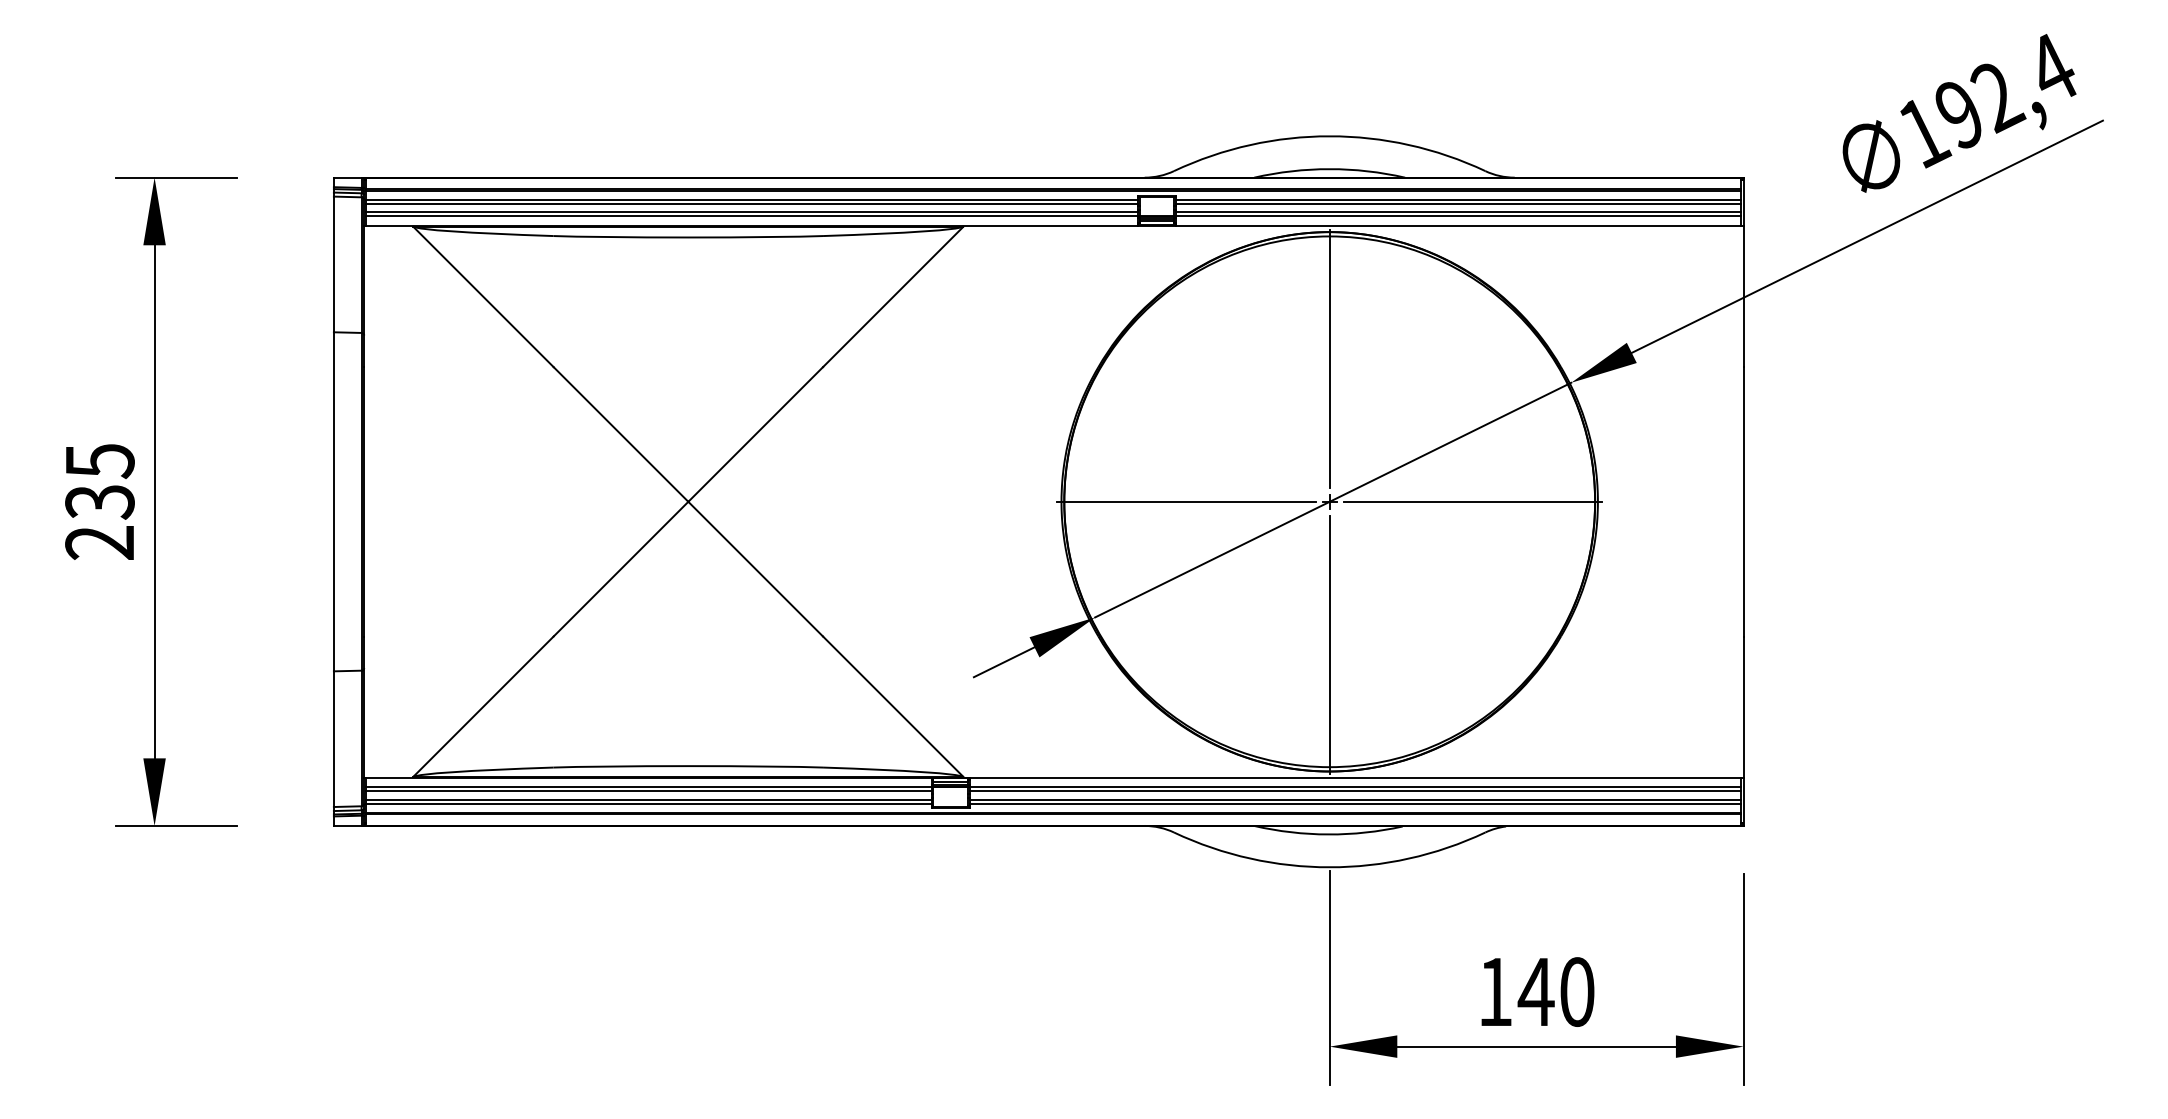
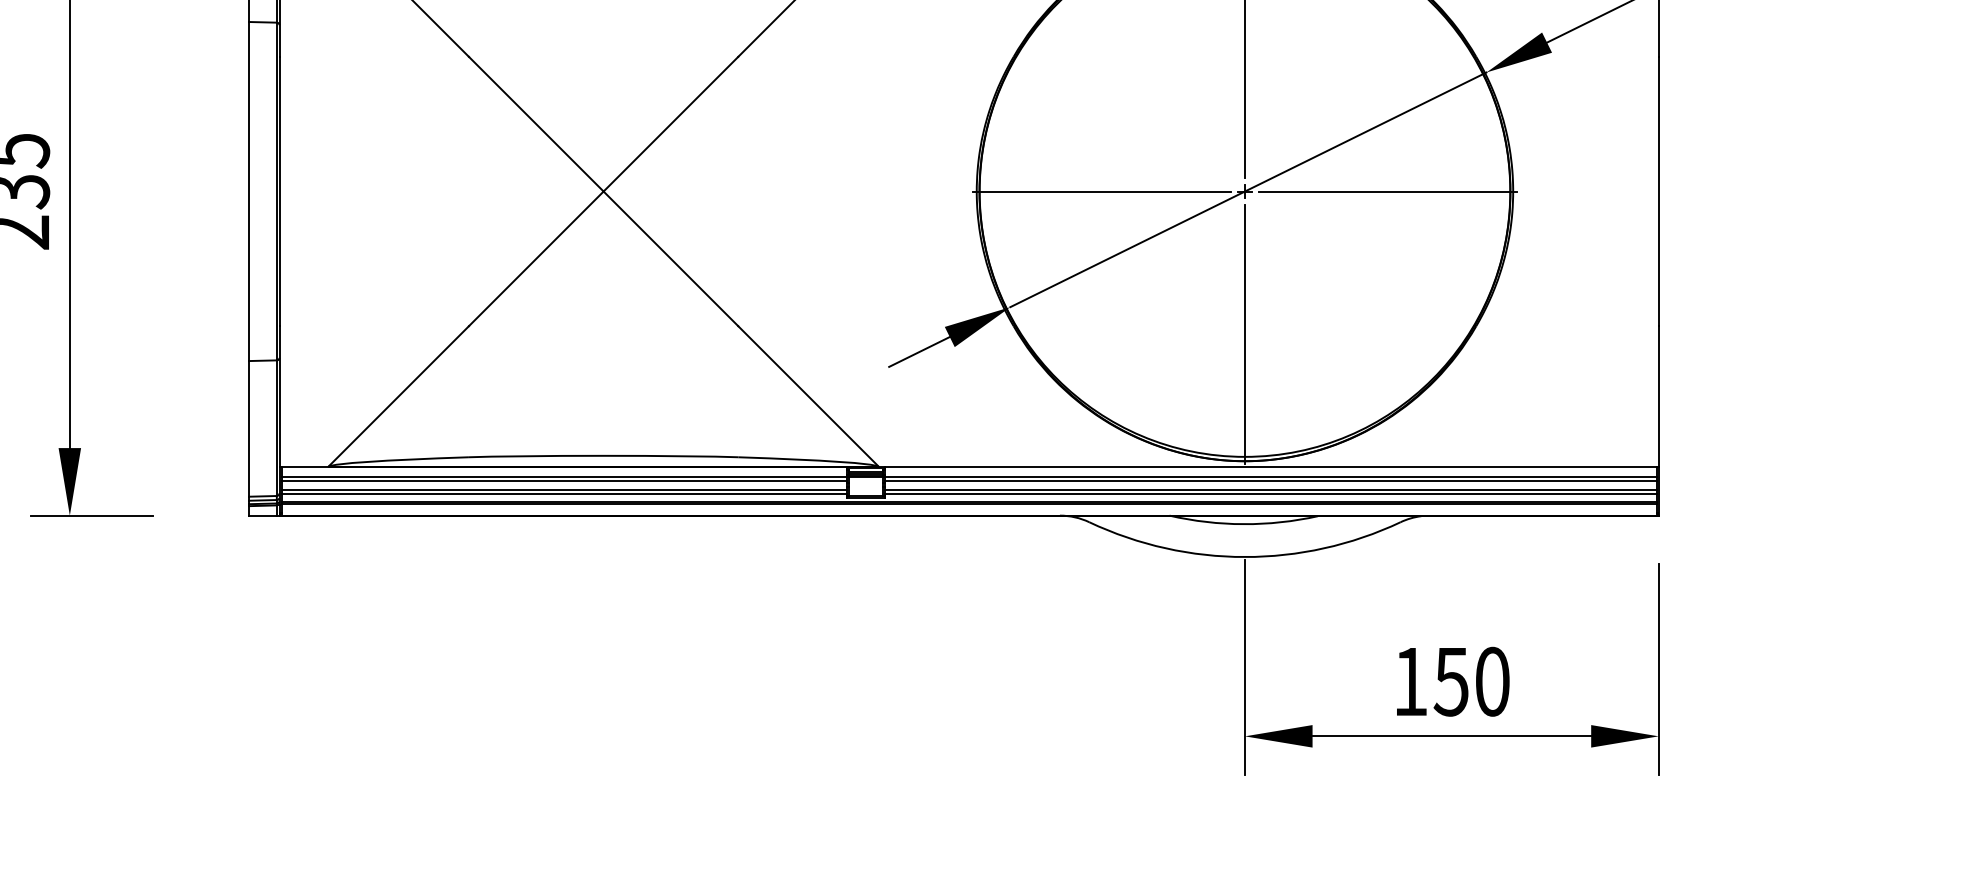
text: (1535, 992) -> (1450, 682), 140 -> 150

